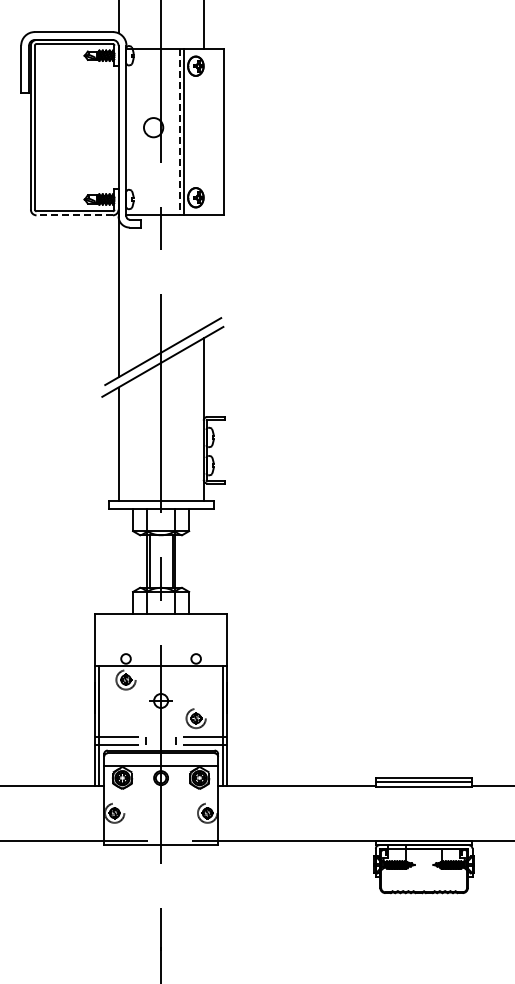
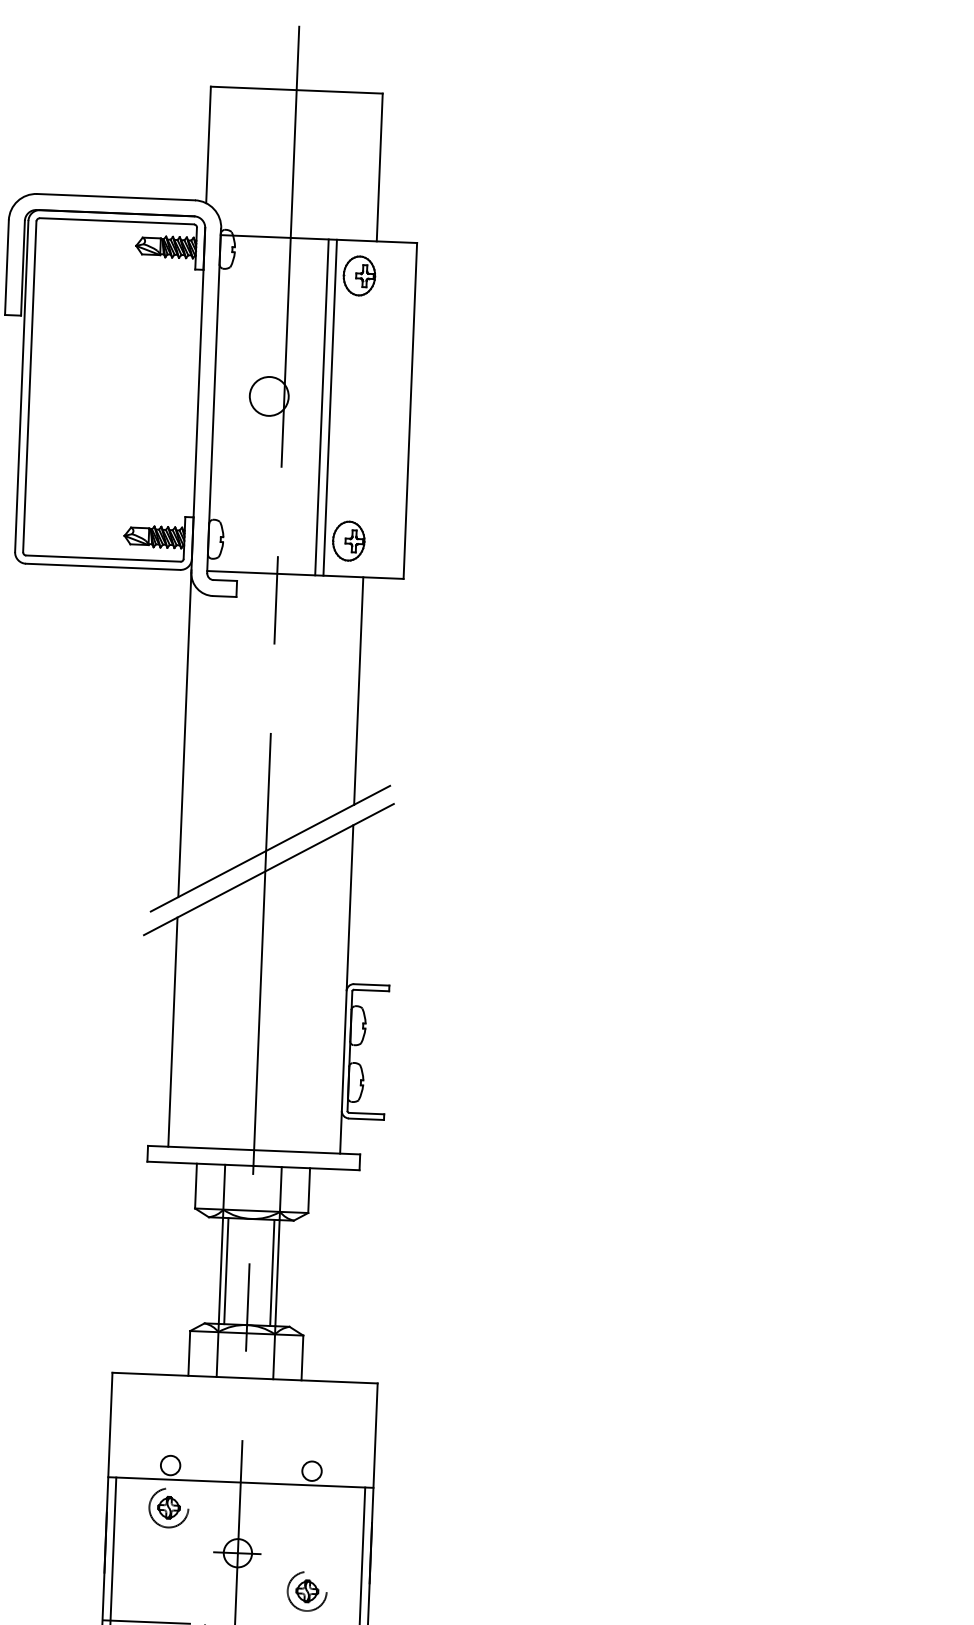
line: (179, 132) -> (321, 408), dashed -> solid
line: (74, 215) -> (102, 567), dashed -> solid
line: (203, 271) -> (358, 690), added

